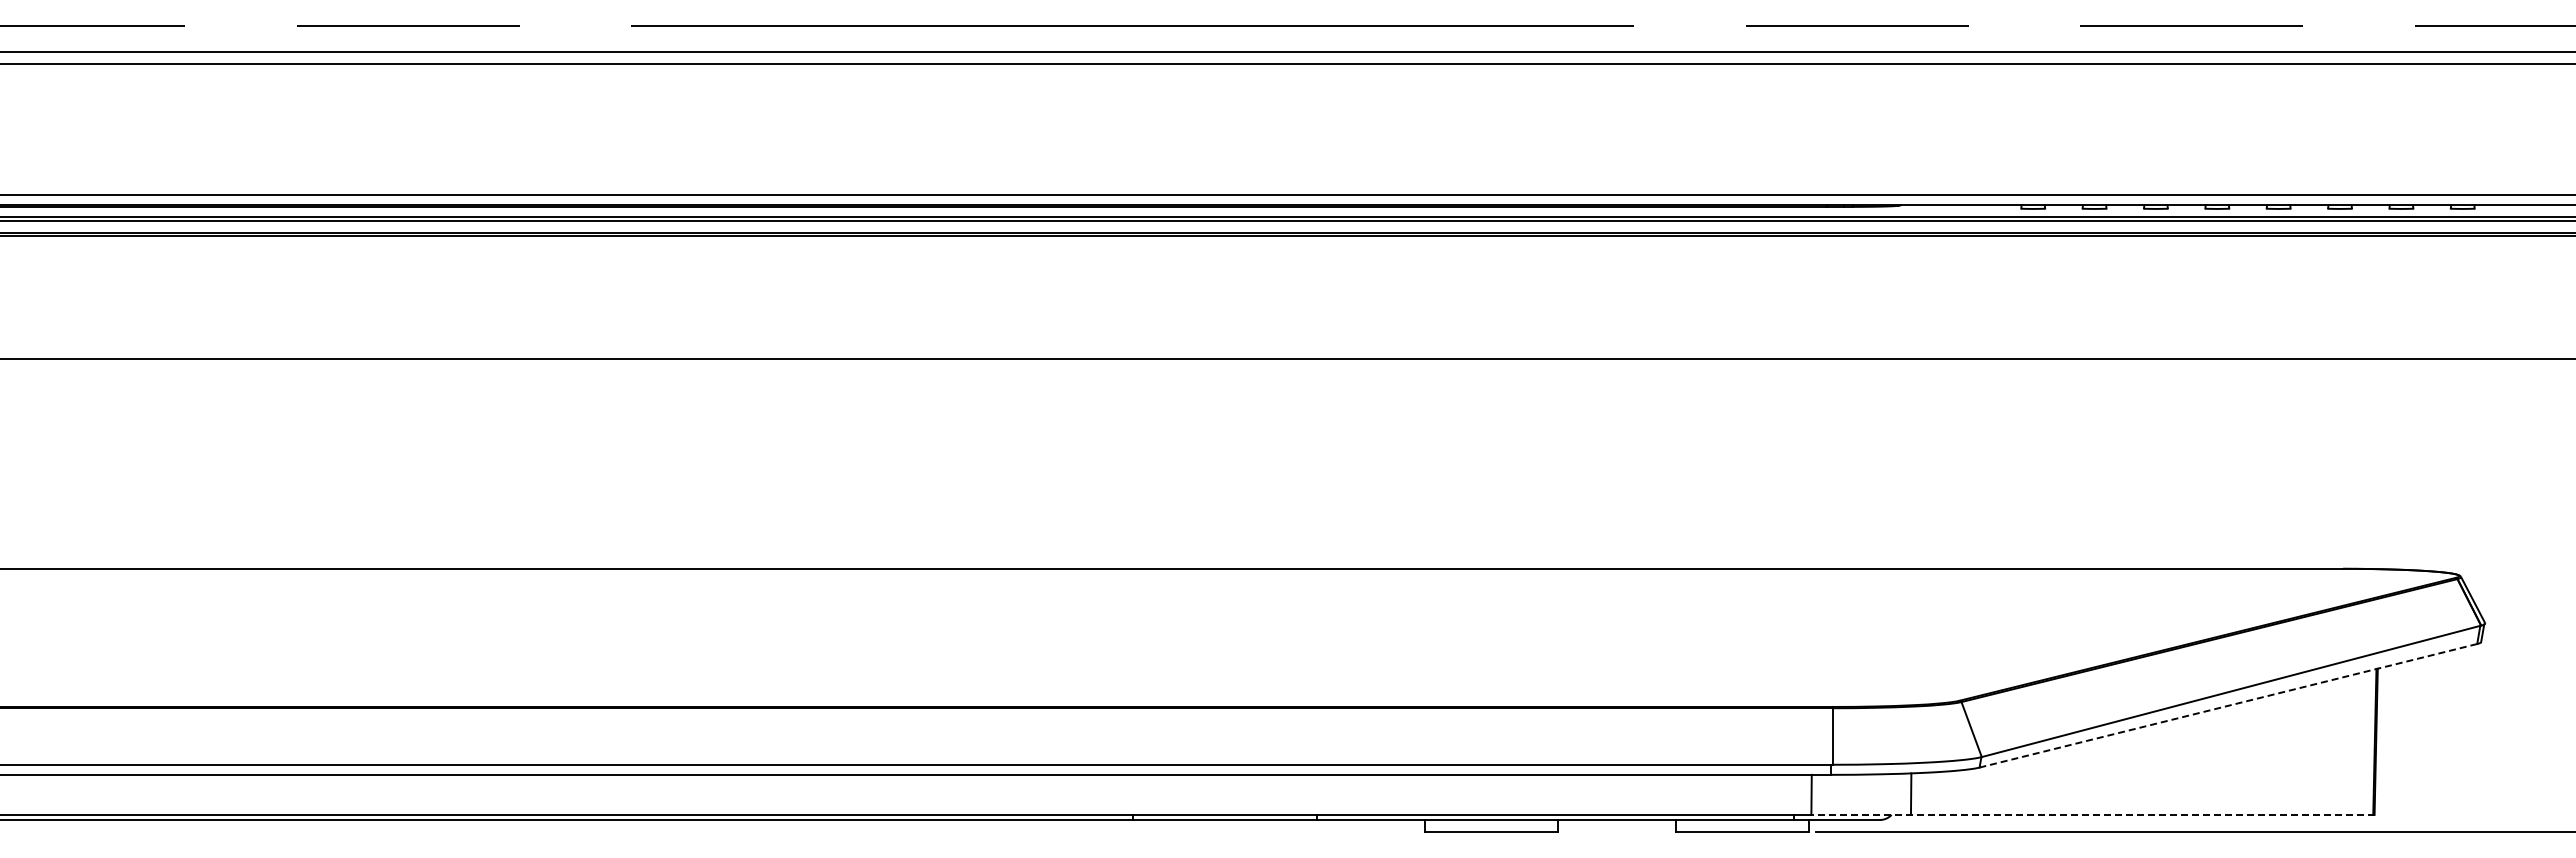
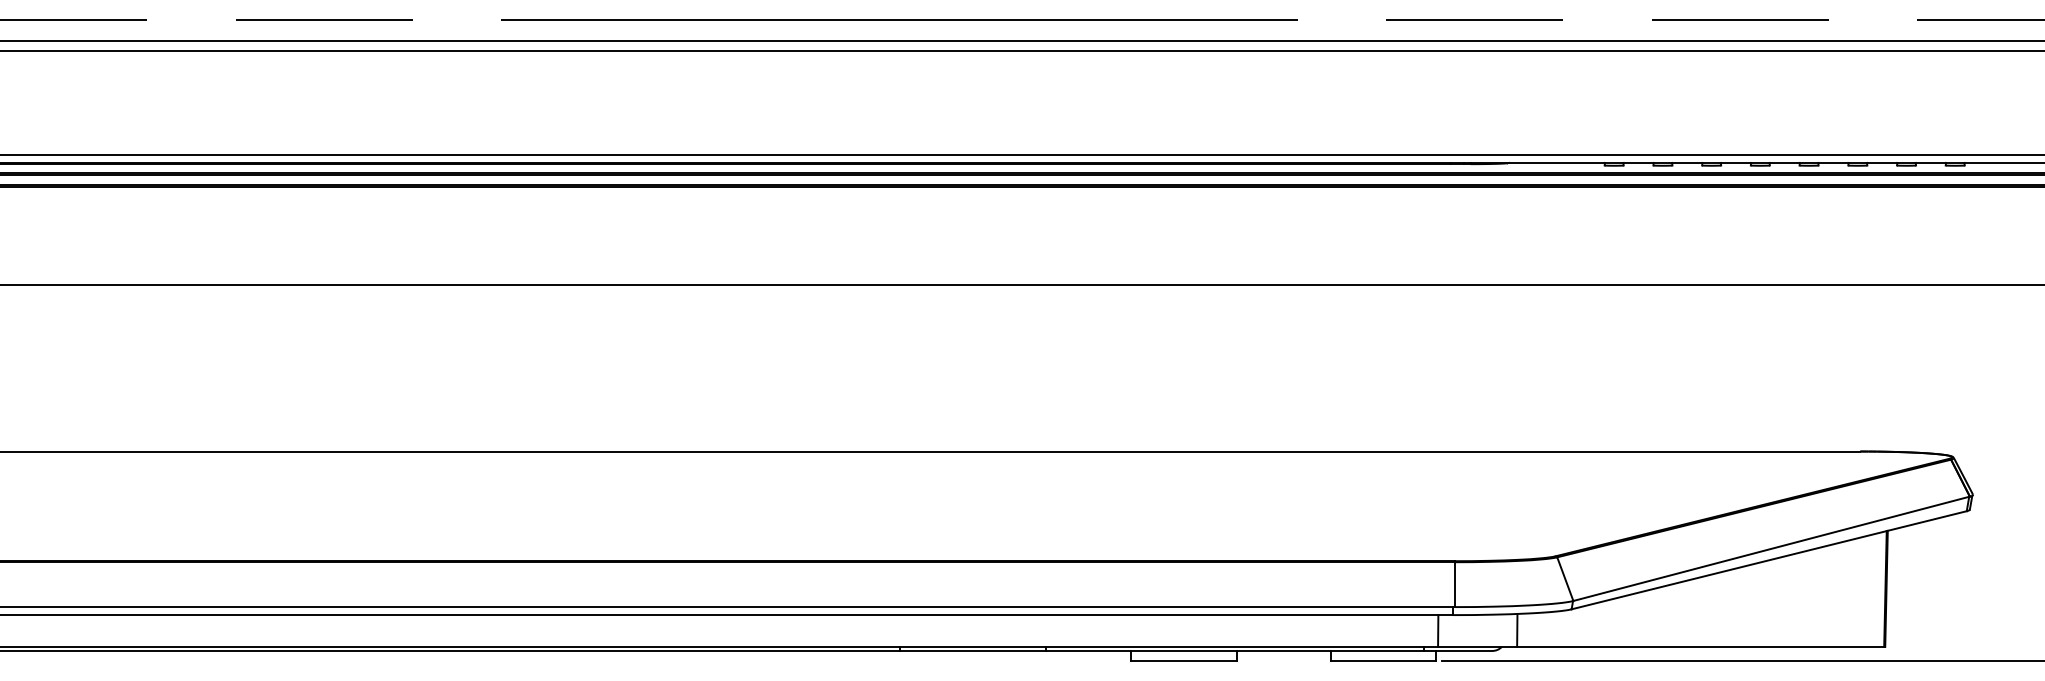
line: (2227, 705) -> (1768, 560), dashed -> solid
line: (2092, 814) -> (1661, 646), dashed -> solid

